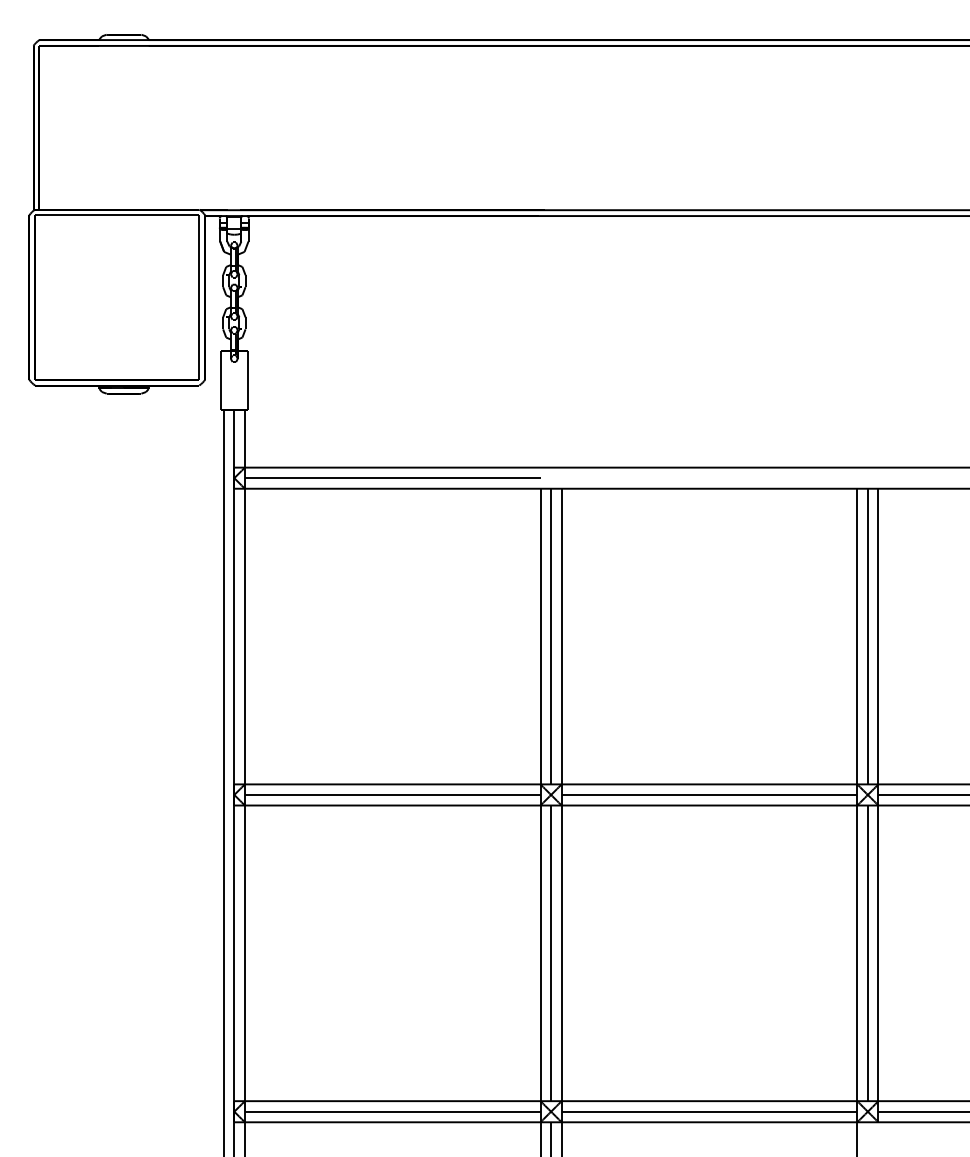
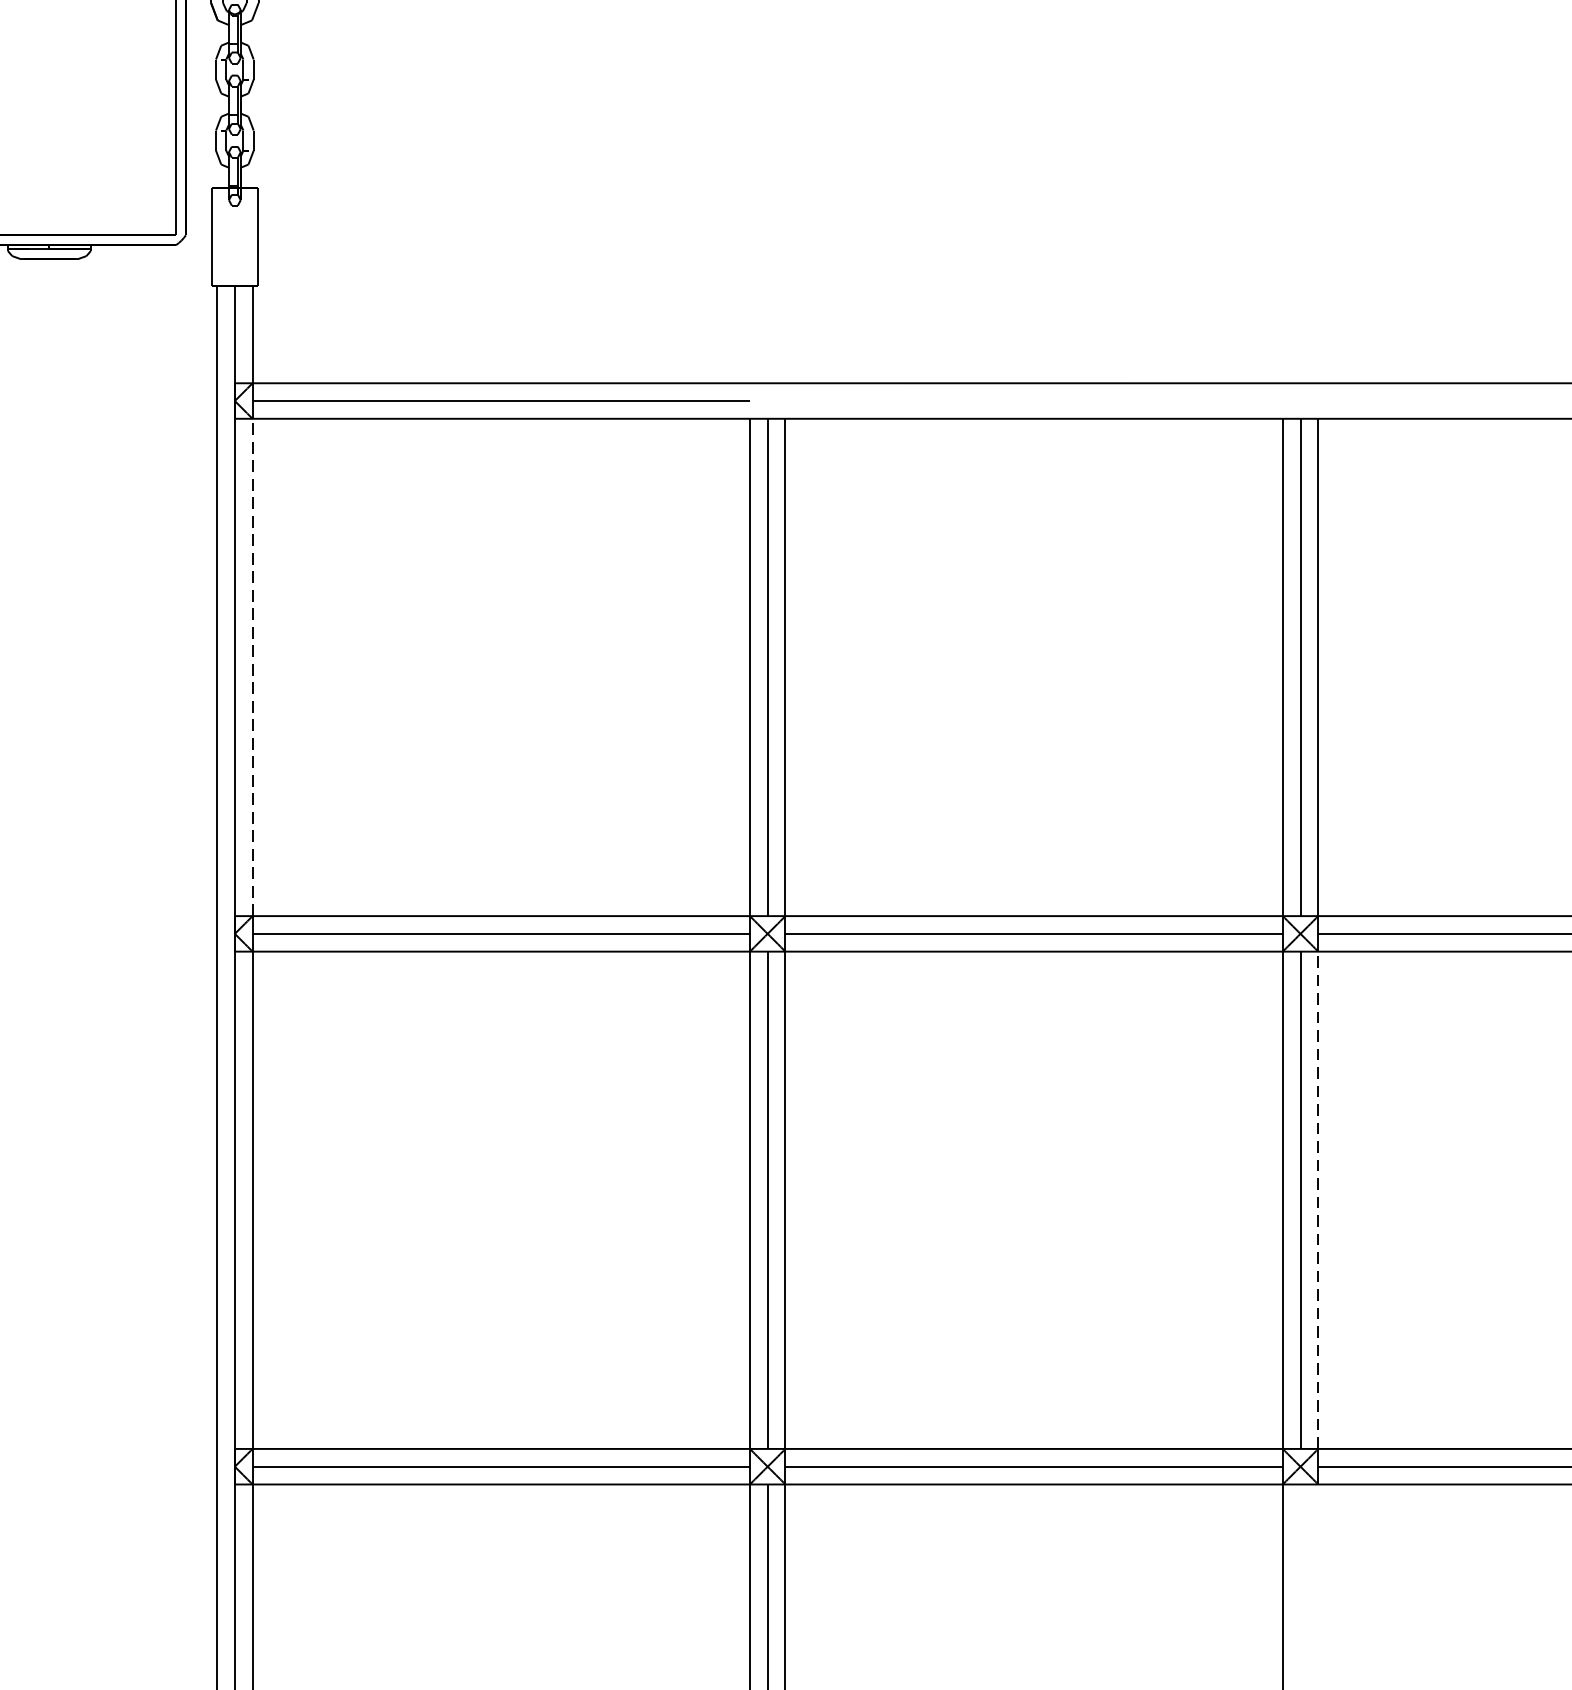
line: (244, 636) -> (251, 667), solid -> dashed
line: (878, 953) -> (1318, 1200), solid -> dashed

